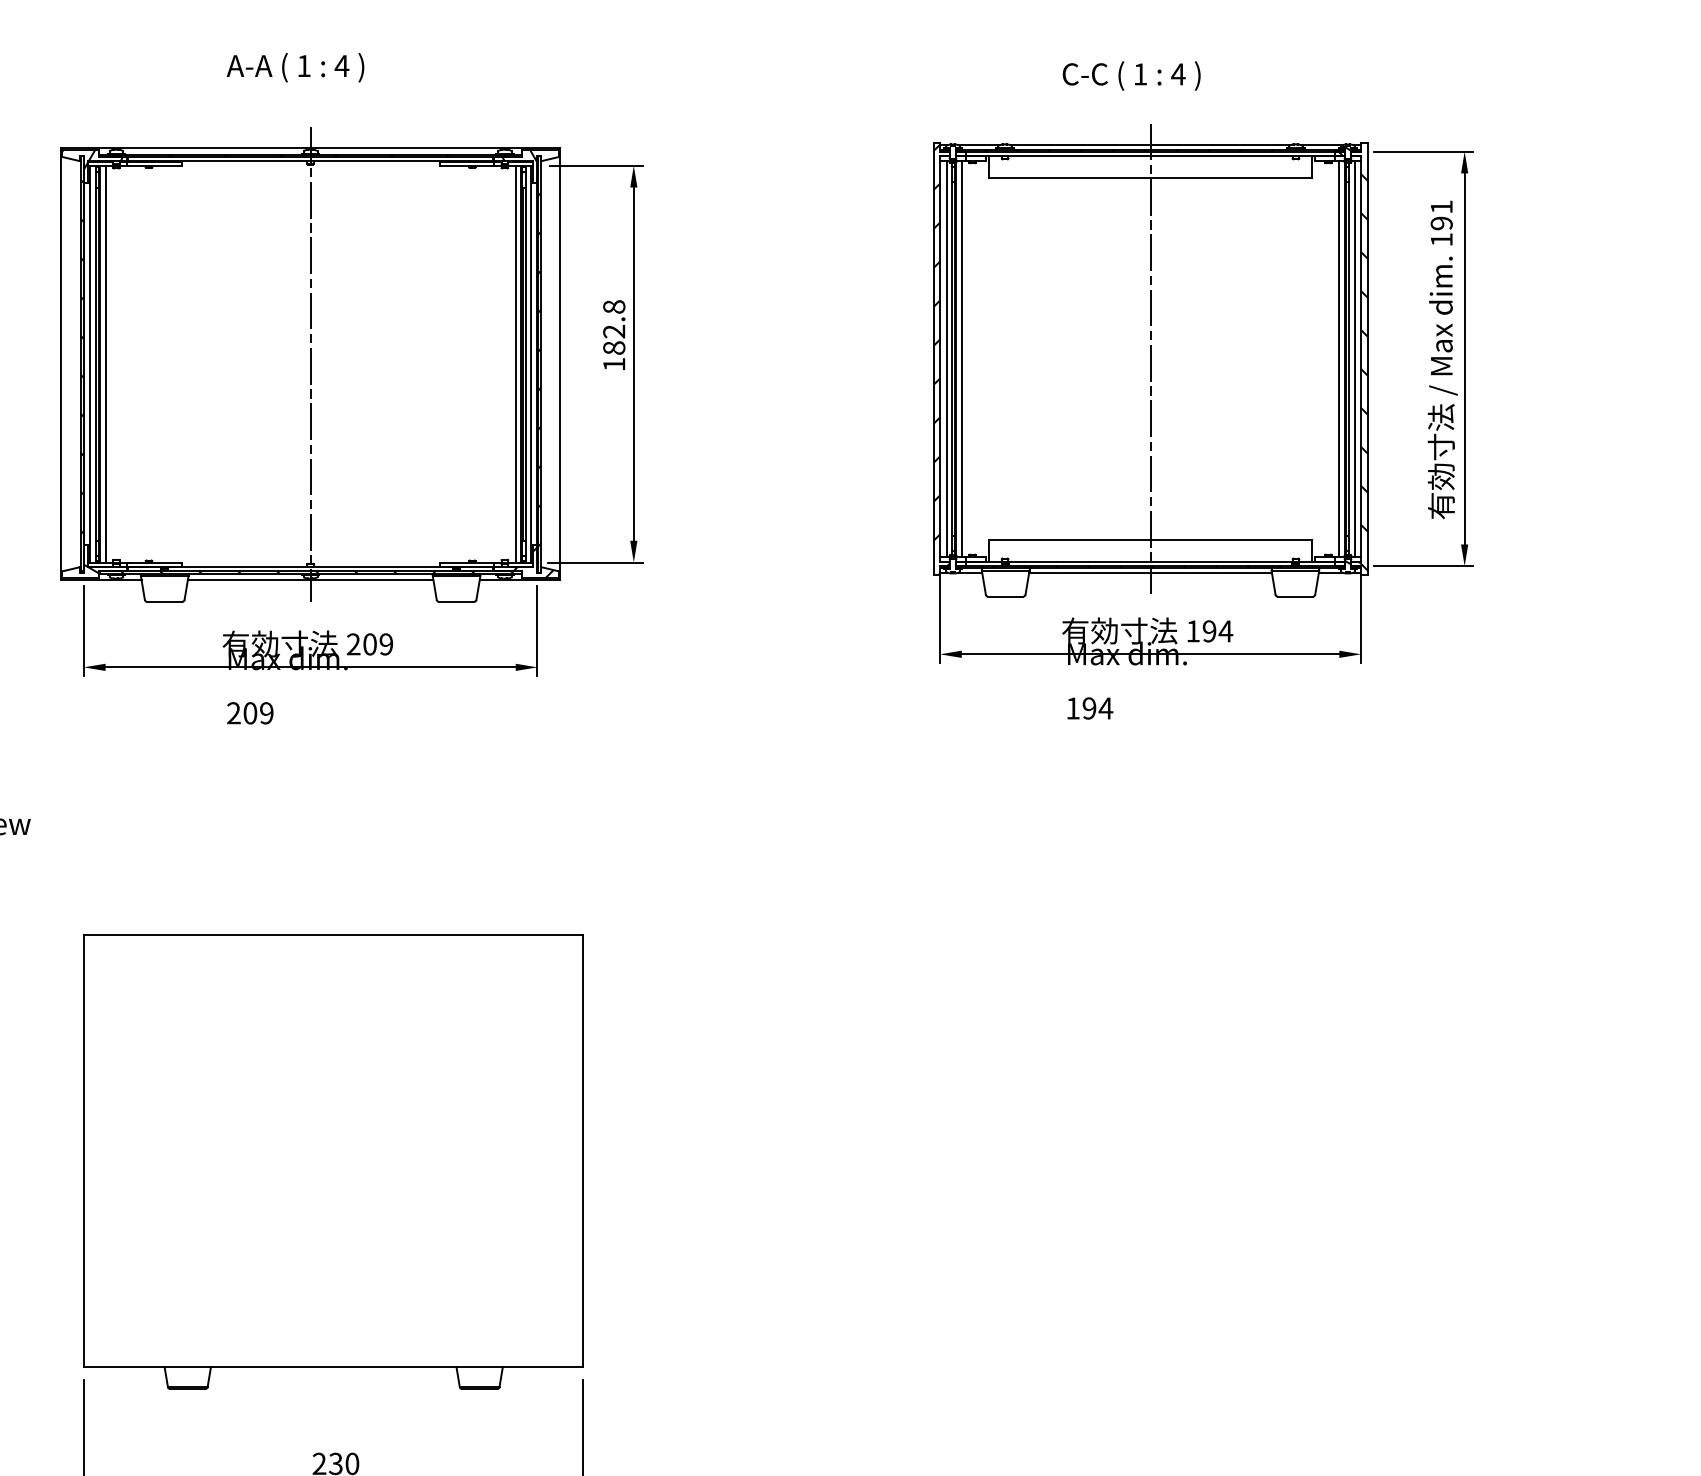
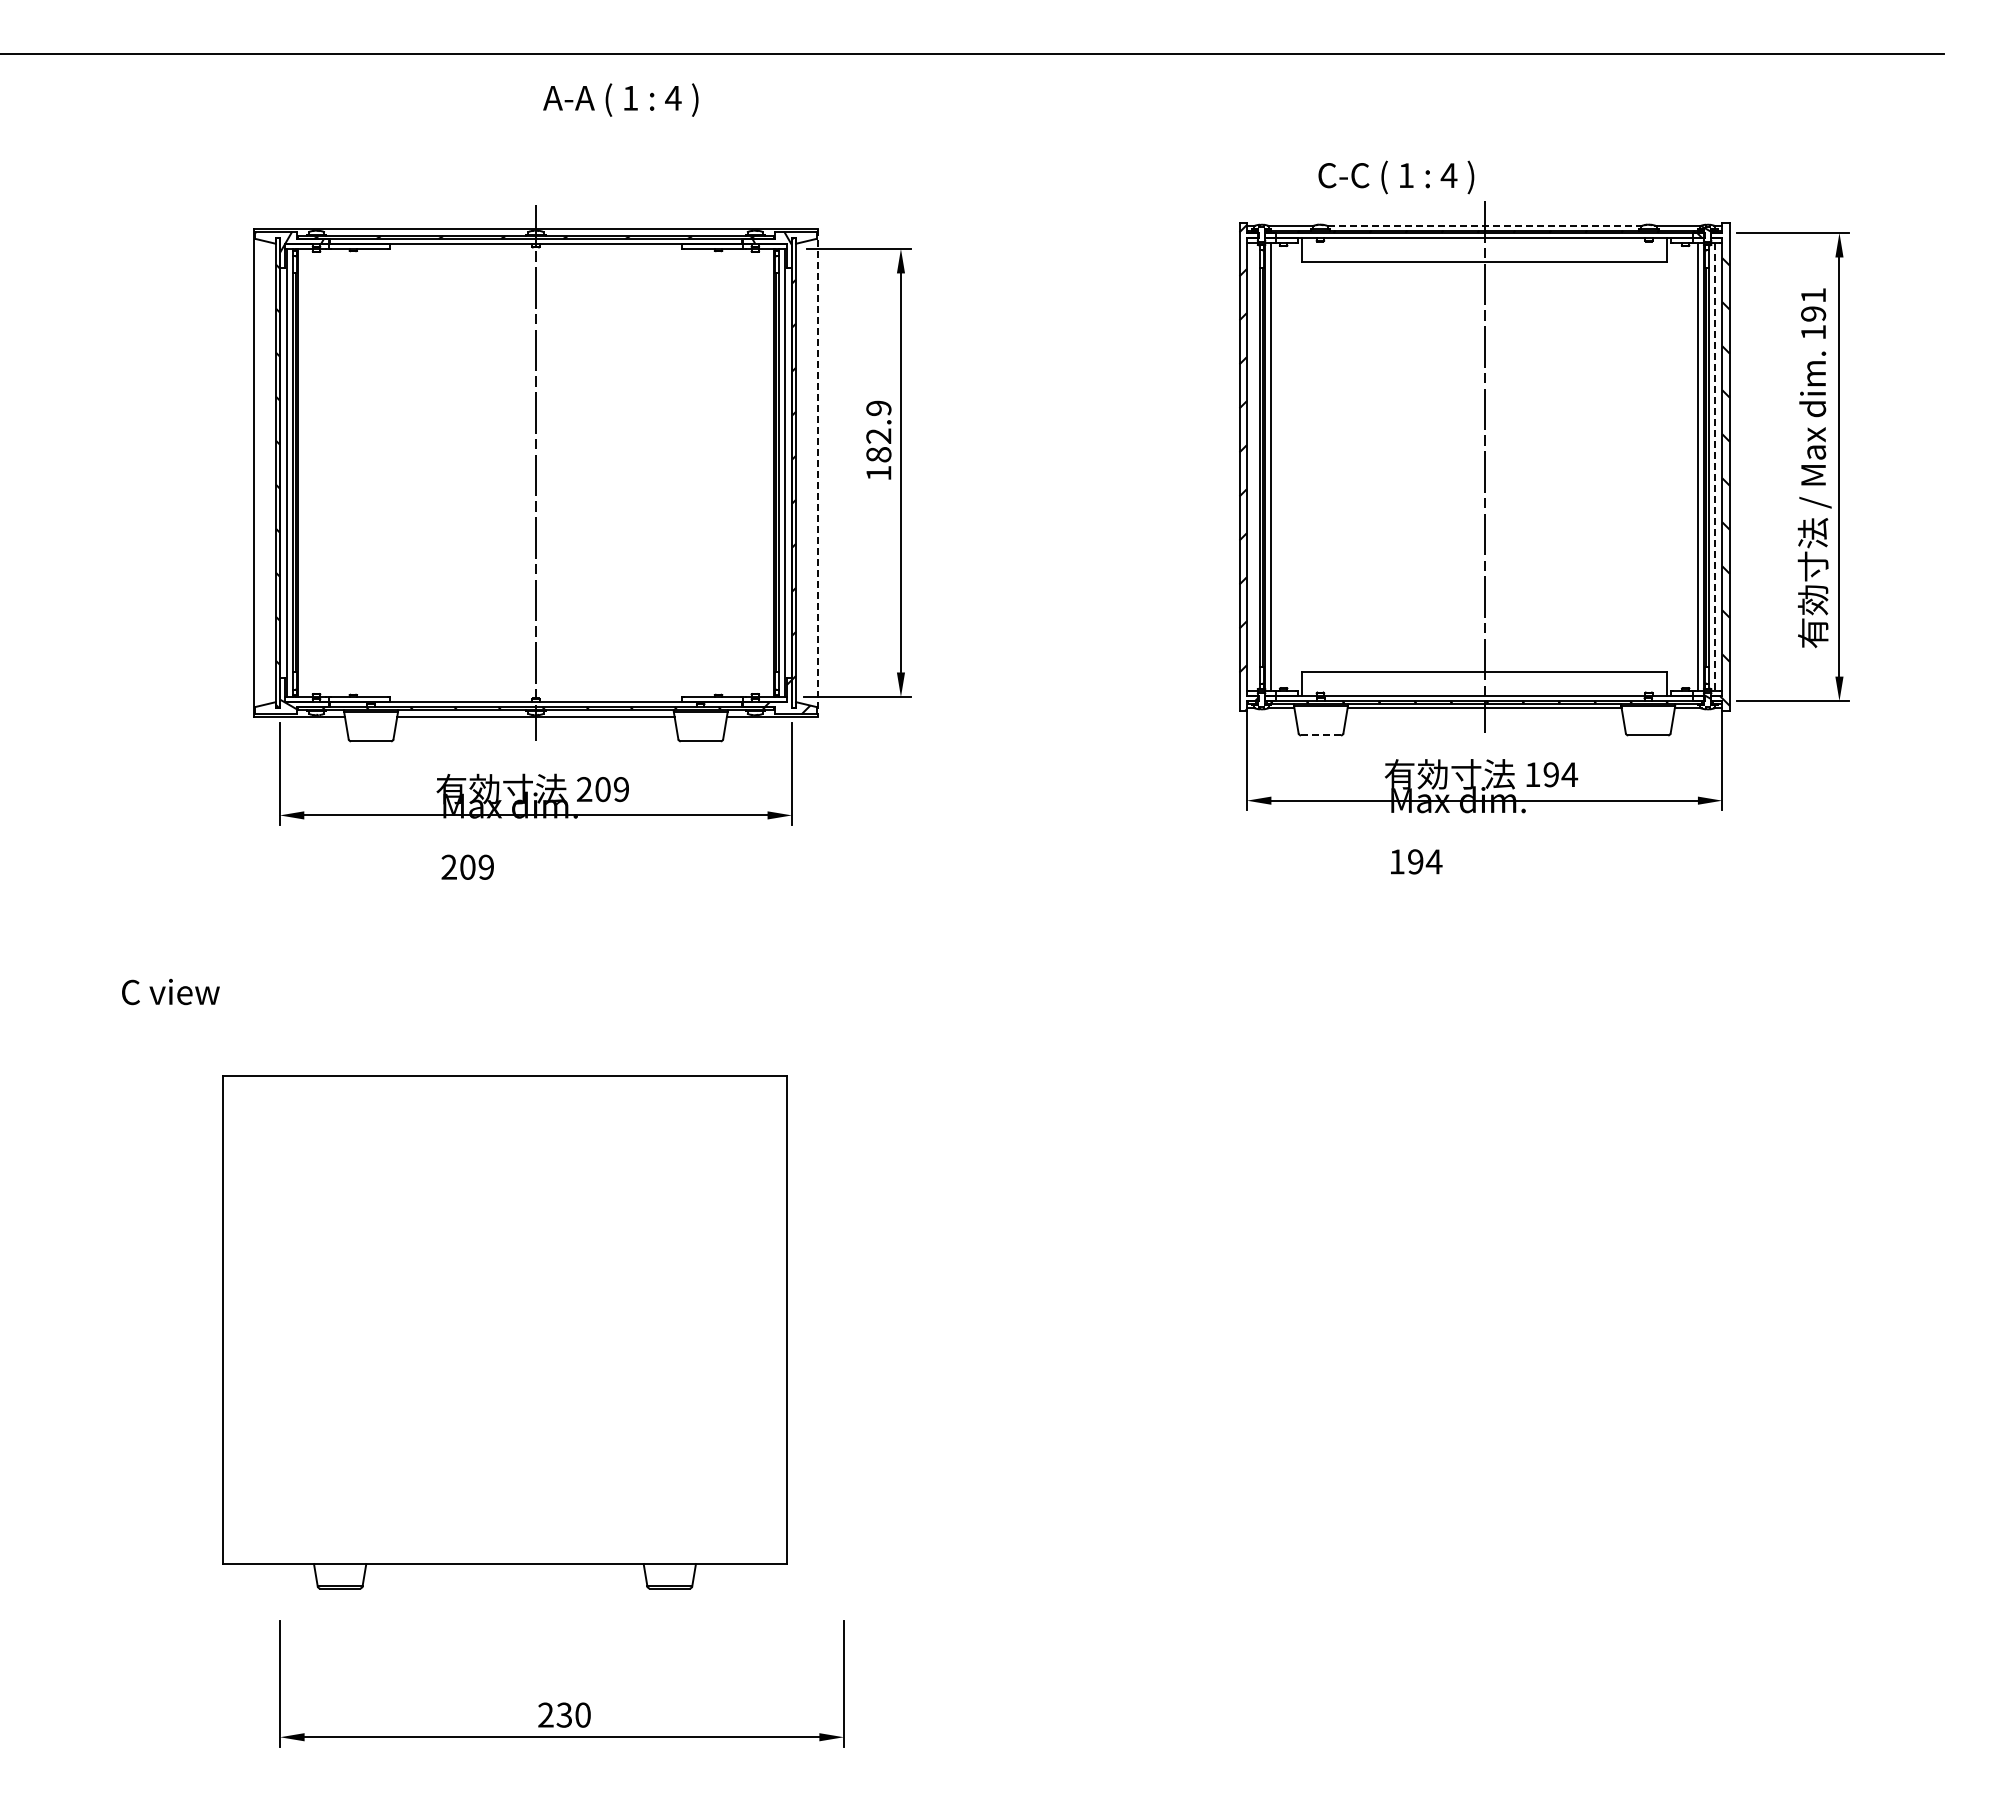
text: (295, 67) -> (620, 99), moved
text: (1131, 76) -> (1396, 177), moved
line: (1150, 145) -> (1484, 225), solid -> dashed
text: (613, 307) -> (878, 408), 182.8 -> 182.9
line: (946, 359) -> (1254, 467), removed
line: (1354, 359) -> (1715, 467), solid -> dashed
line: (105, 363) -> (304, 472), removed
line: (515, 363) -> (767, 472), removed
line: (559, 363) -> (817, 472), solid -> dashed
line: (1006, 596) -> (1321, 735), solid -> dashed
part: (333, 1162) -> (504, 1332), moved

